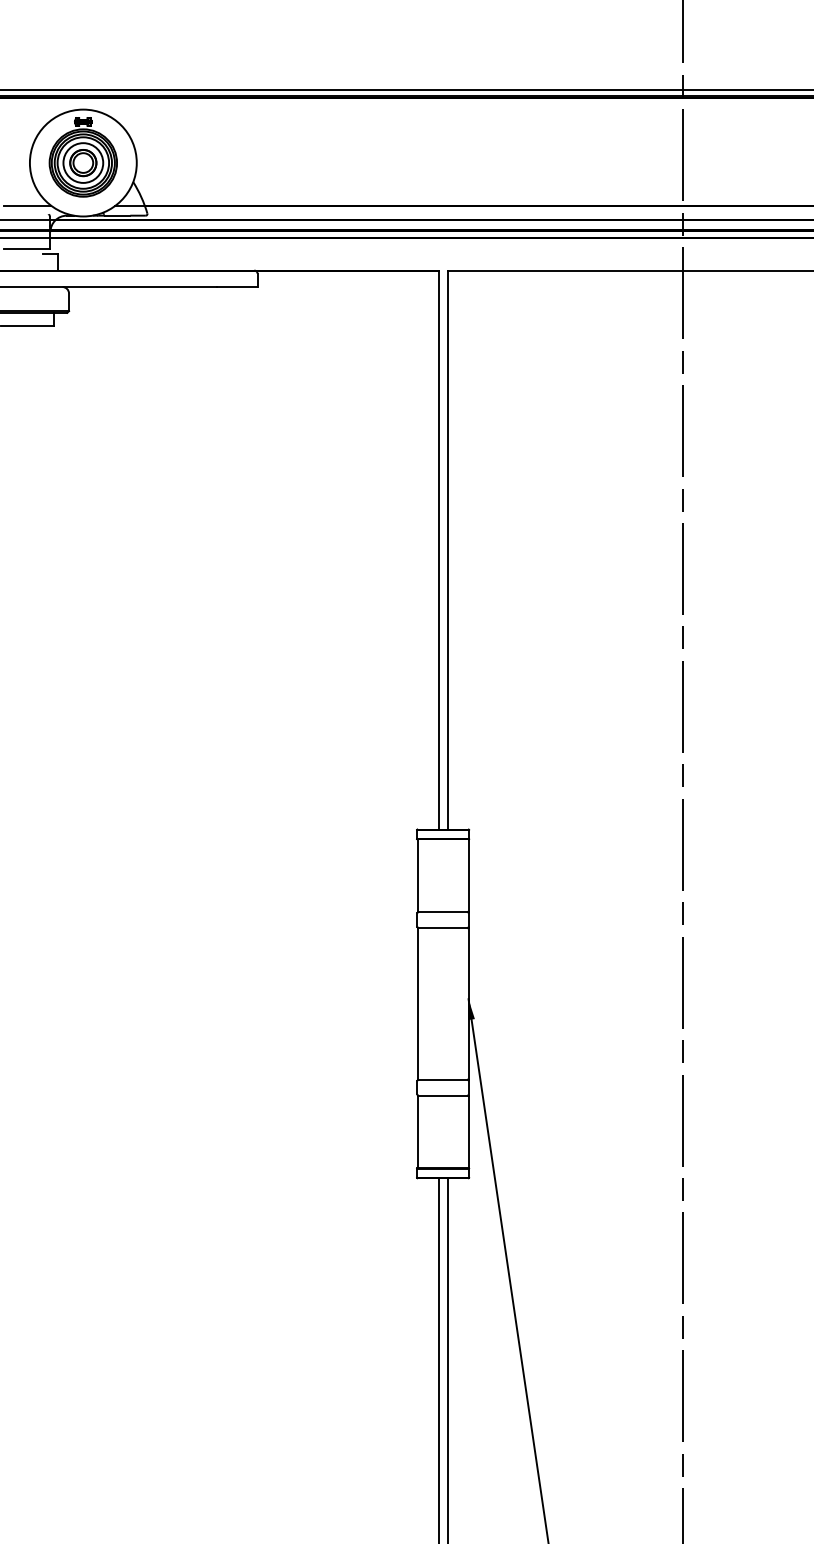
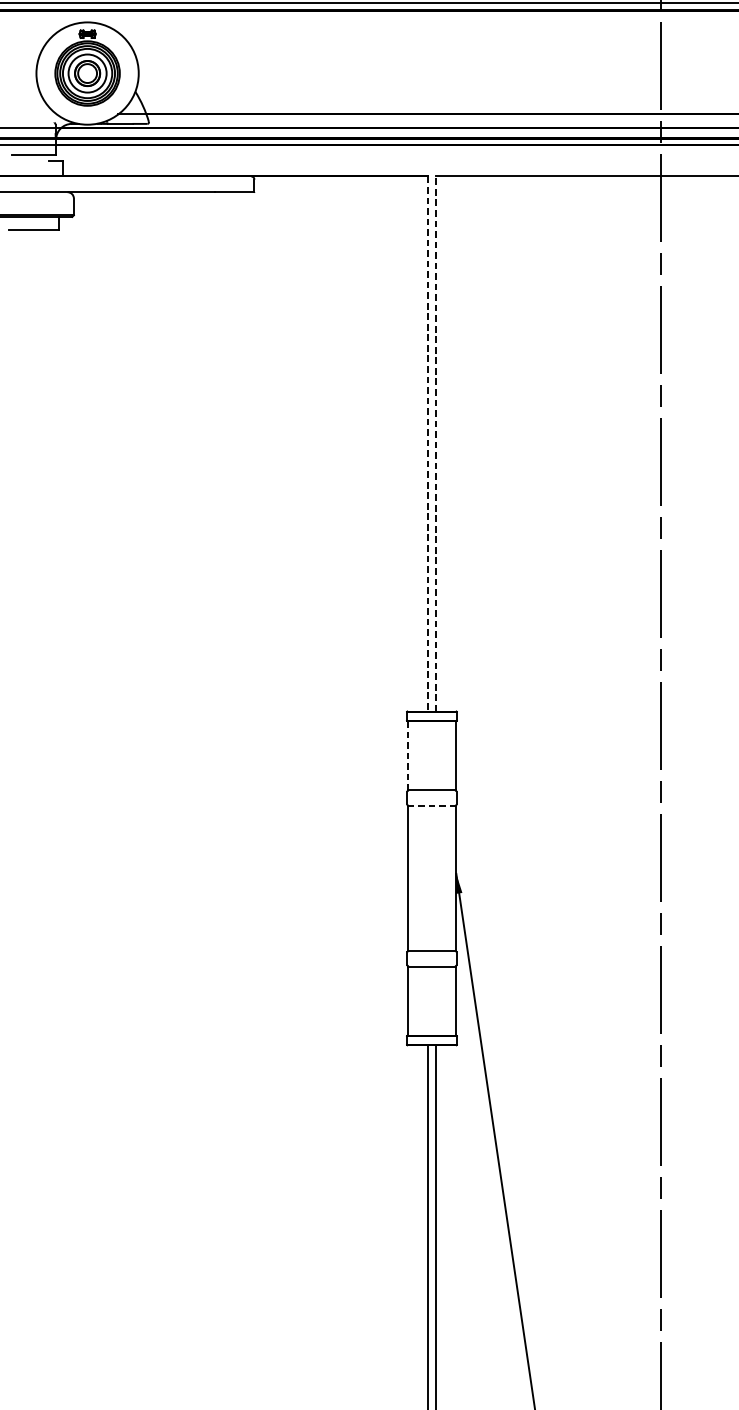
line: (27, 205) -> (34, 114), removed
line: (438, 550) -> (427, 444), solid -> dashed
line: (447, 550) -> (436, 444), solid -> dashed
line: (417, 876) -> (407, 756), solid -> dashed
line: (443, 928) -> (432, 806), solid -> dashed

